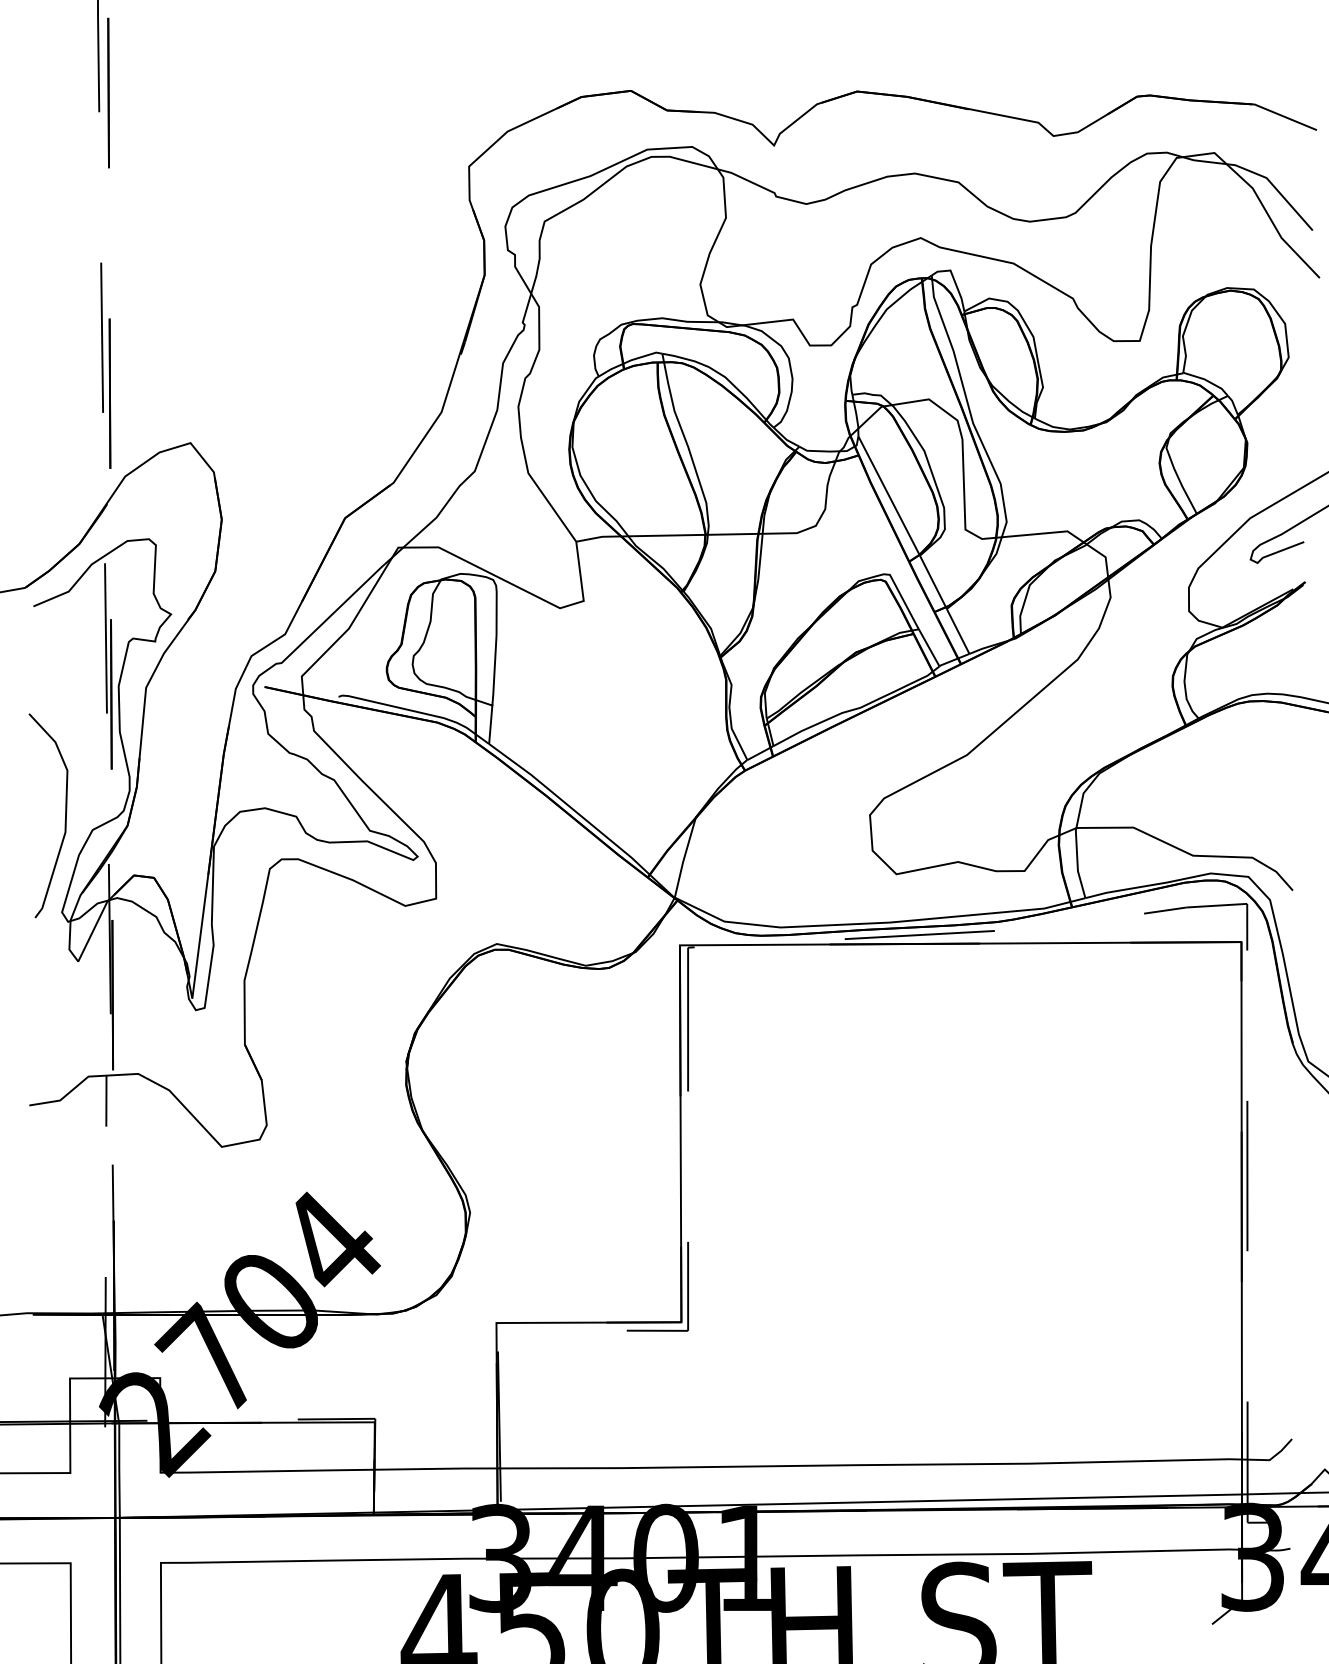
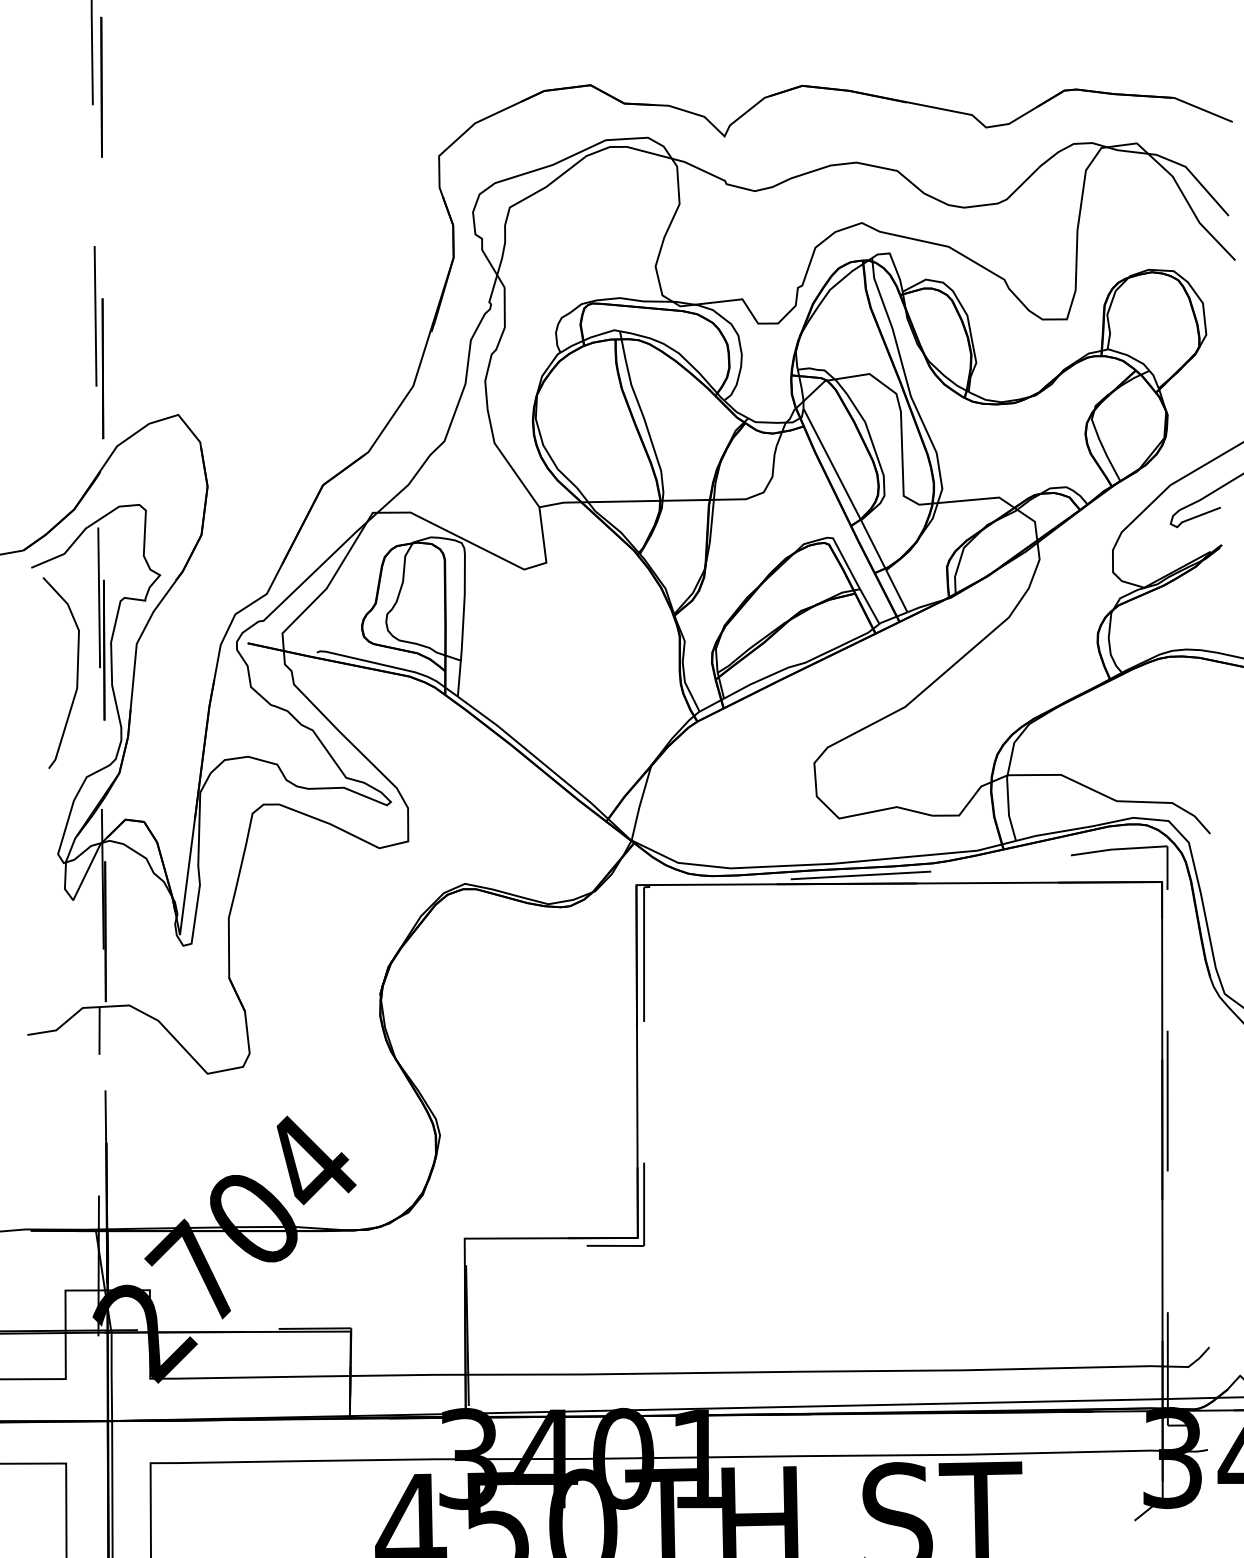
curve: (65, 815) -> (77, 672), moved

